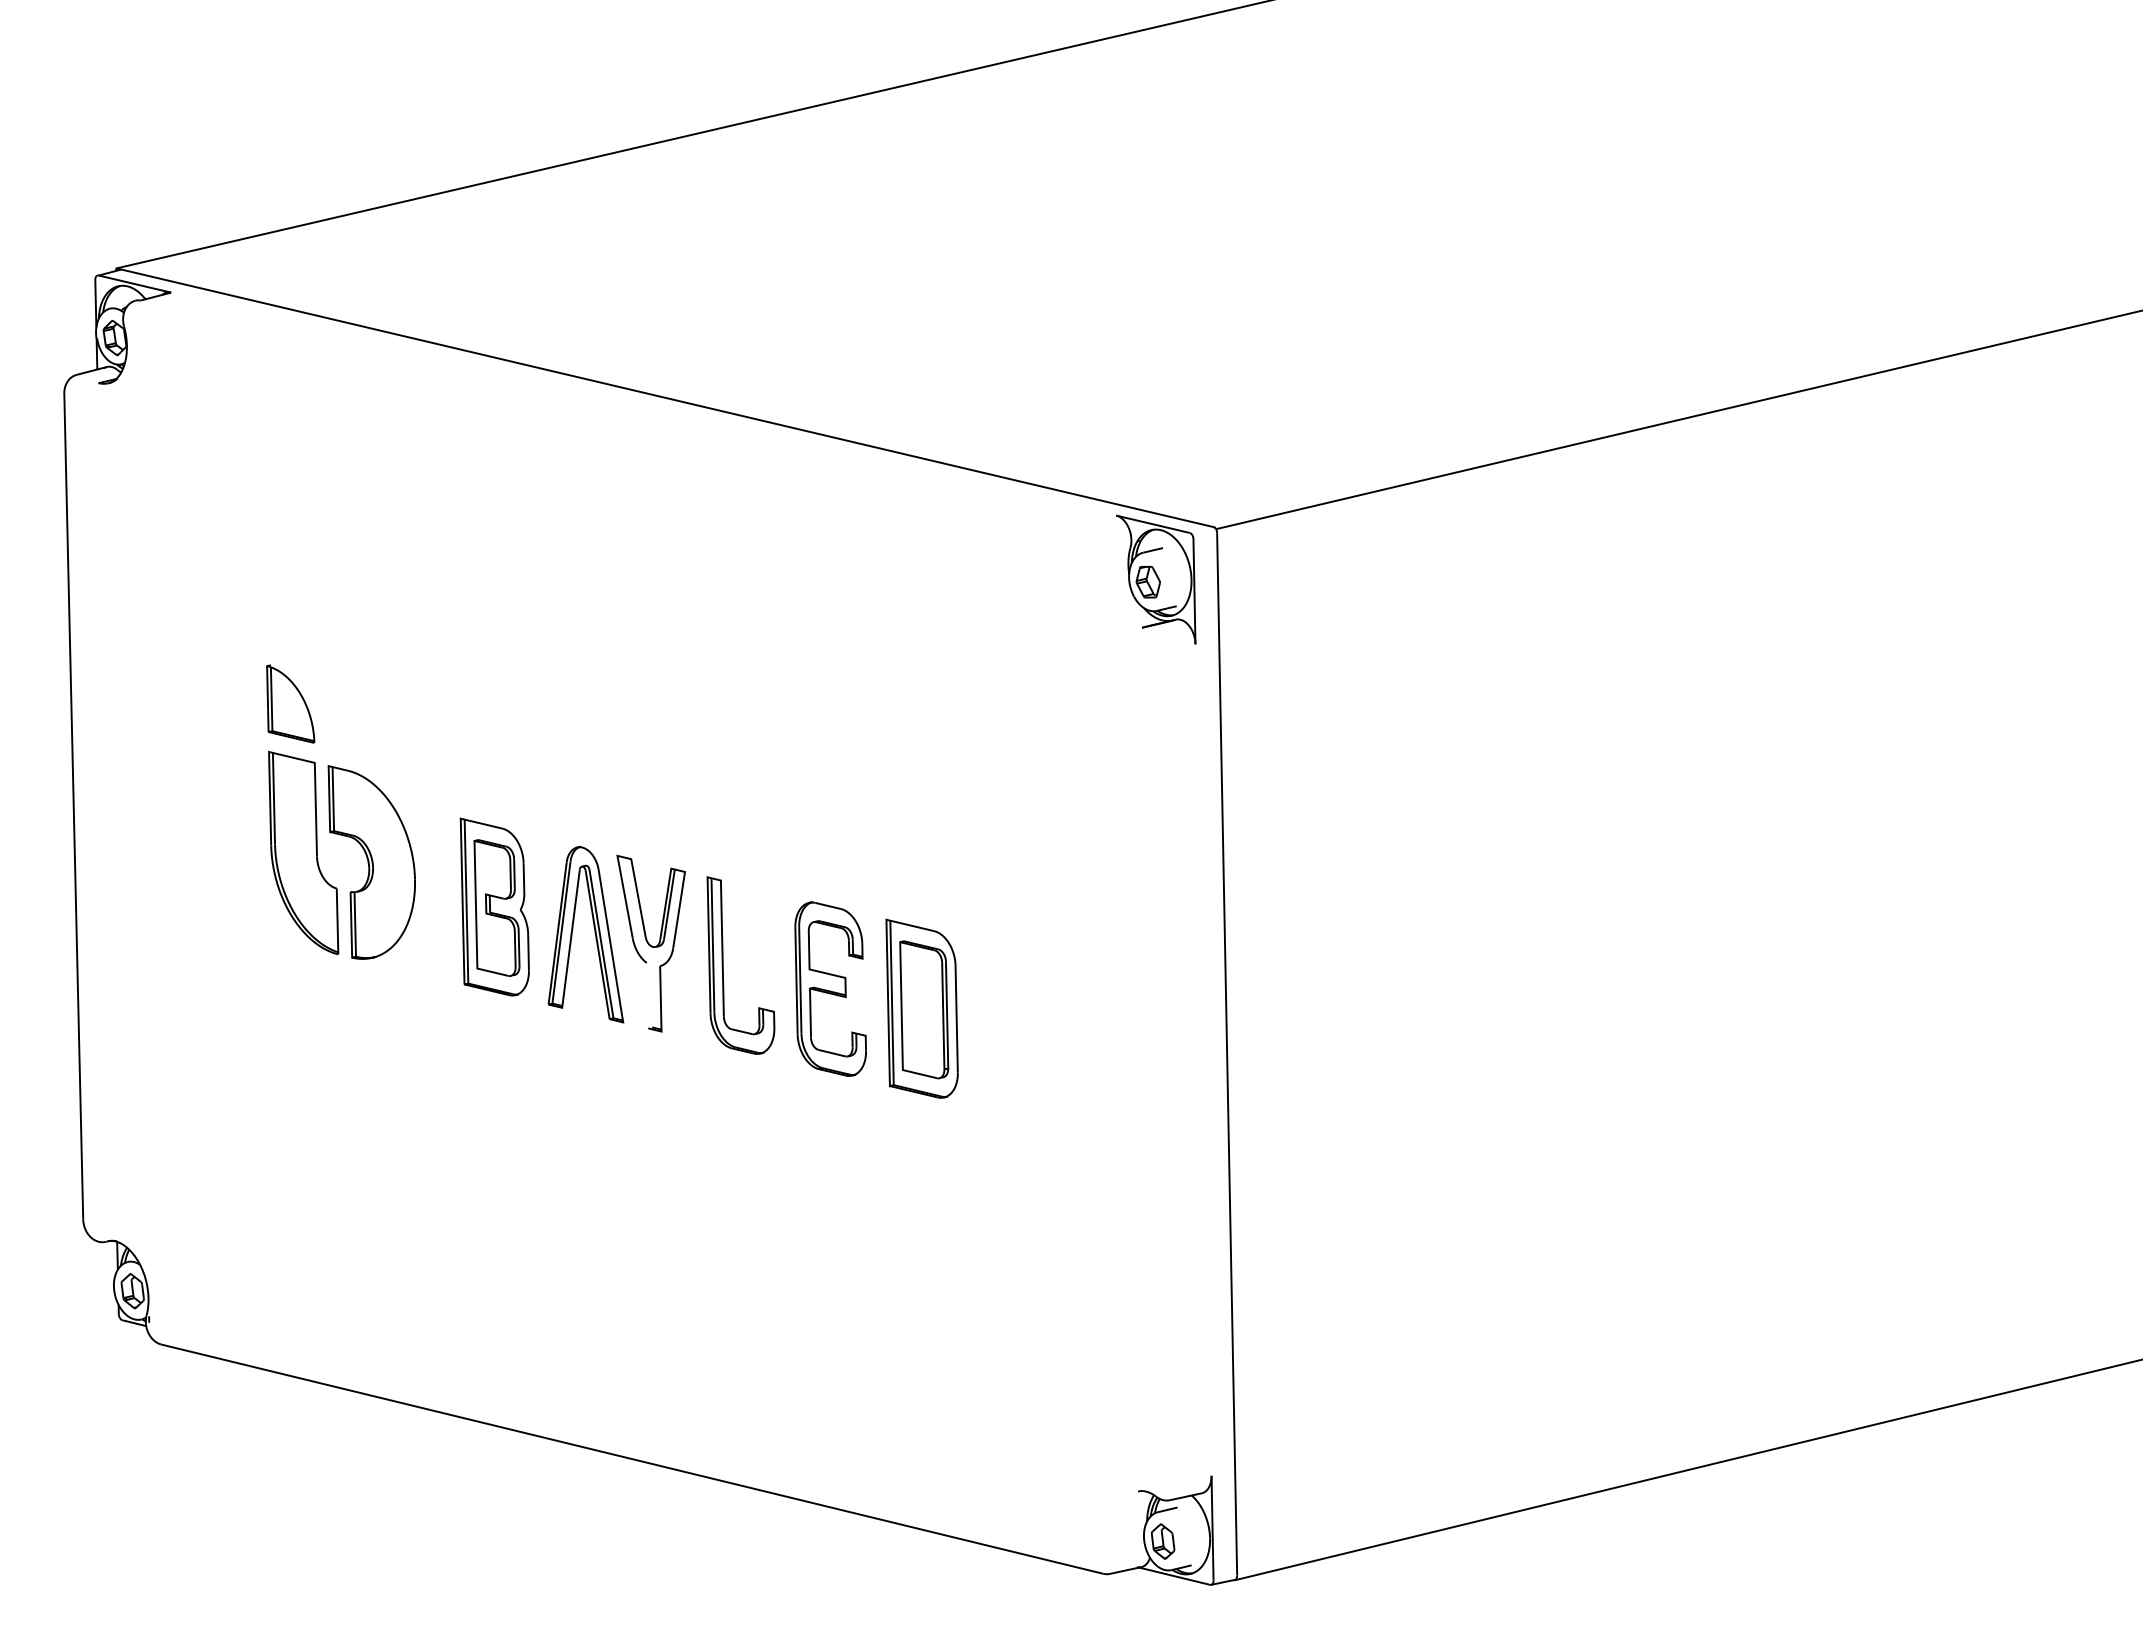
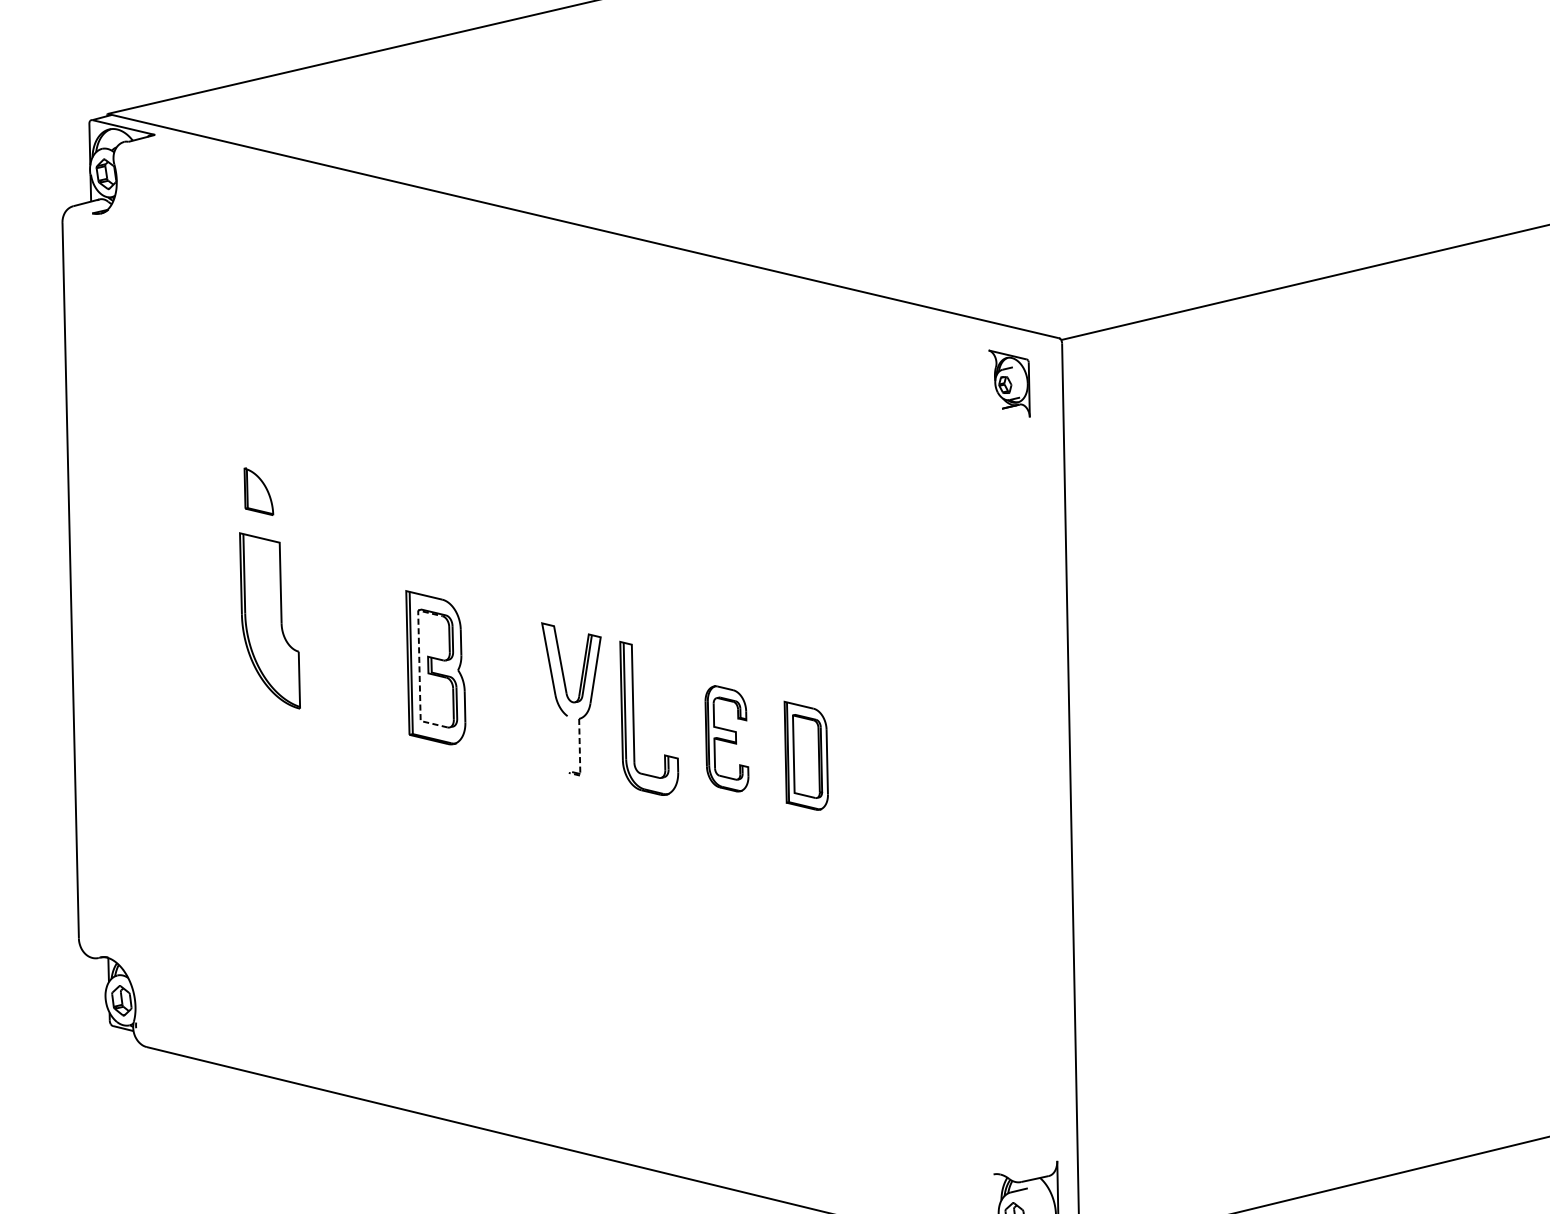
part: (1156, 579) -> (1009, 383), size x0.6
part: (290, 703) -> (258, 491), size x0.7
part: (371, 862) -> (328, 629), removed
line: (475, 905) -> (419, 666), solid -> dashed
part: (594, 933) -> (522, 690), removed
part: (830, 988) -> (726, 738), size x0.7
line: (661, 1006) -> (580, 753), solid -> dashed
part: (921, 1008) -> (805, 755), size x0.7

